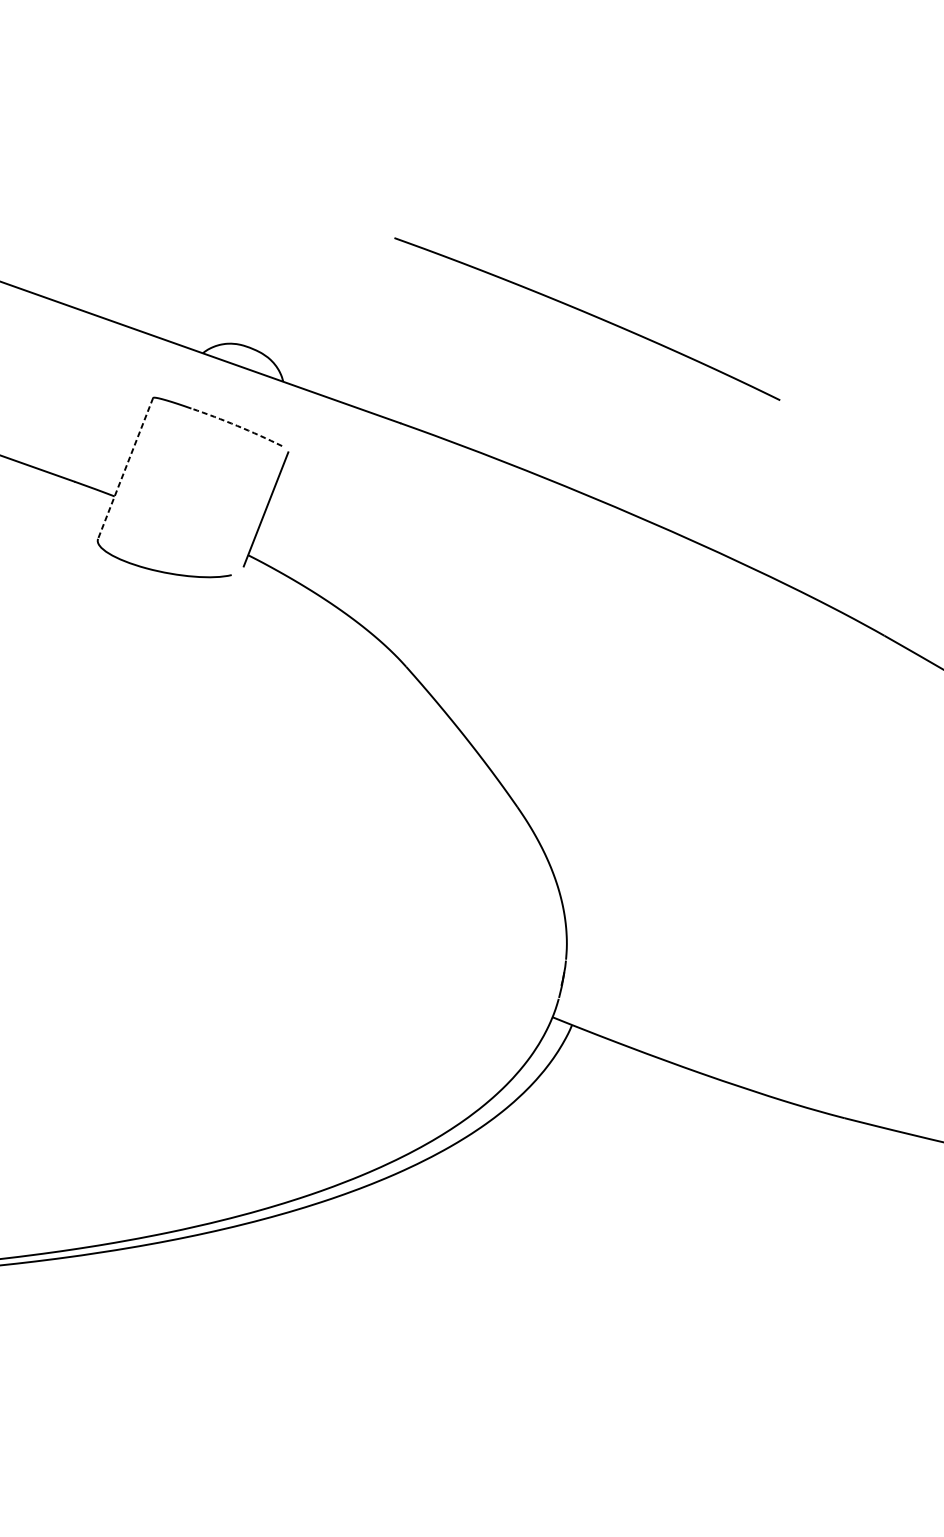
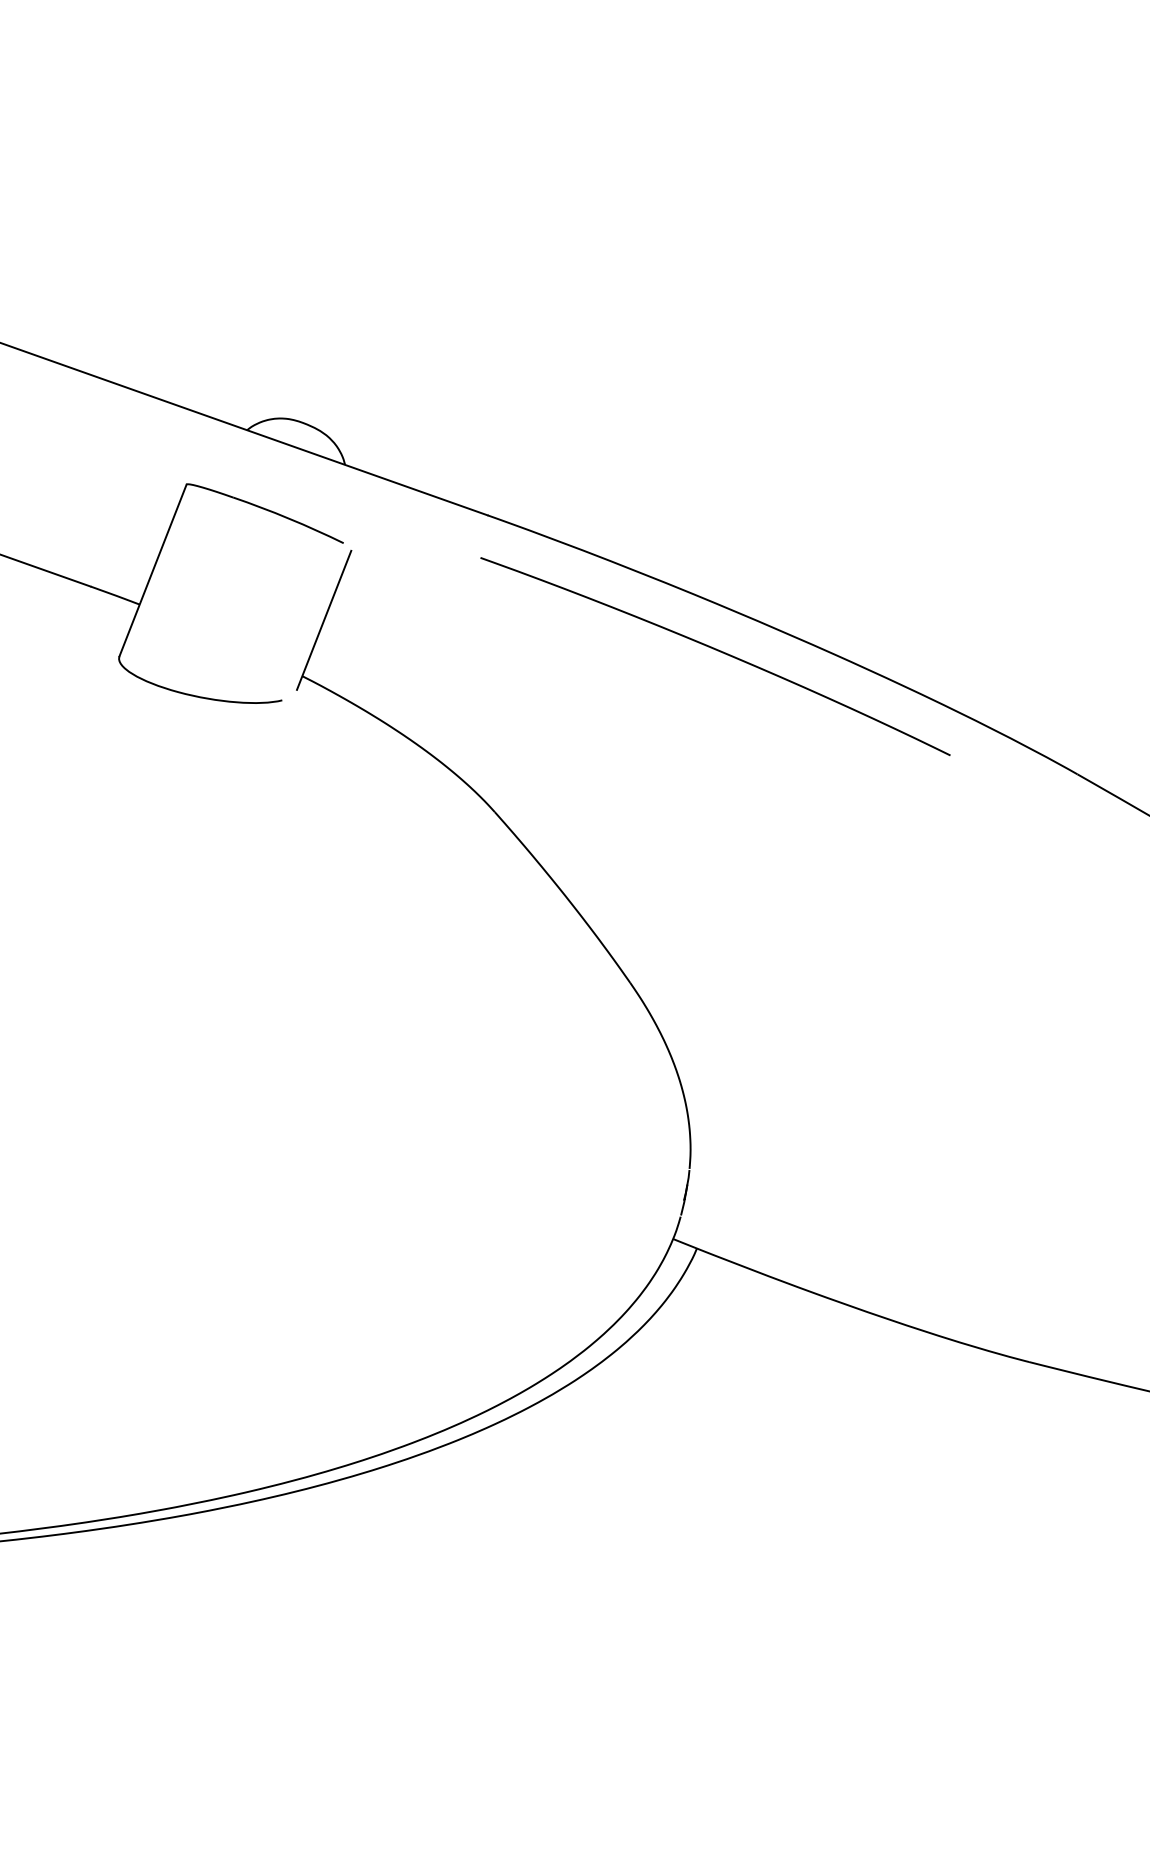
curve: (588, 314) -> (717, 651), moved
arc: (237, 425) -> (289, 518), dashed -> solid
line: (125, 468) -> (152, 570), dashed -> solid

